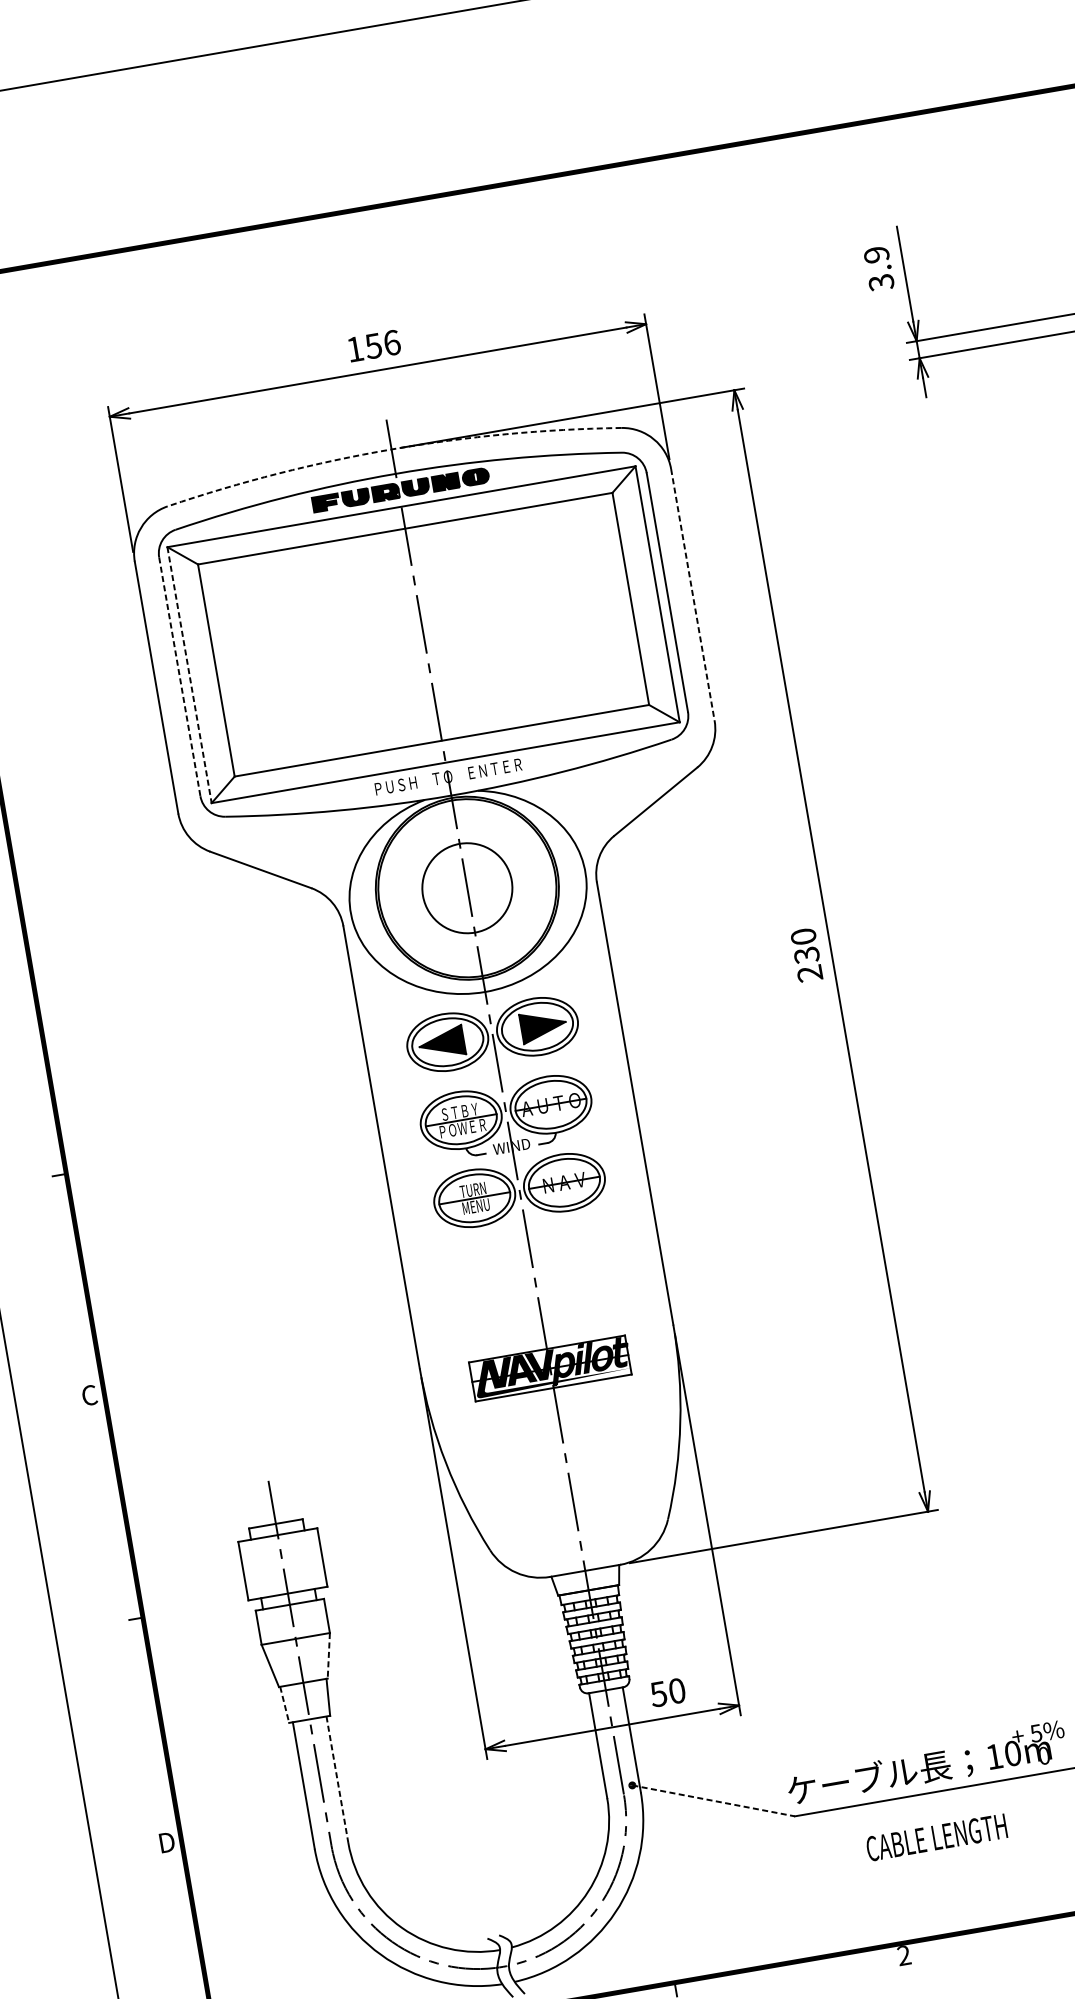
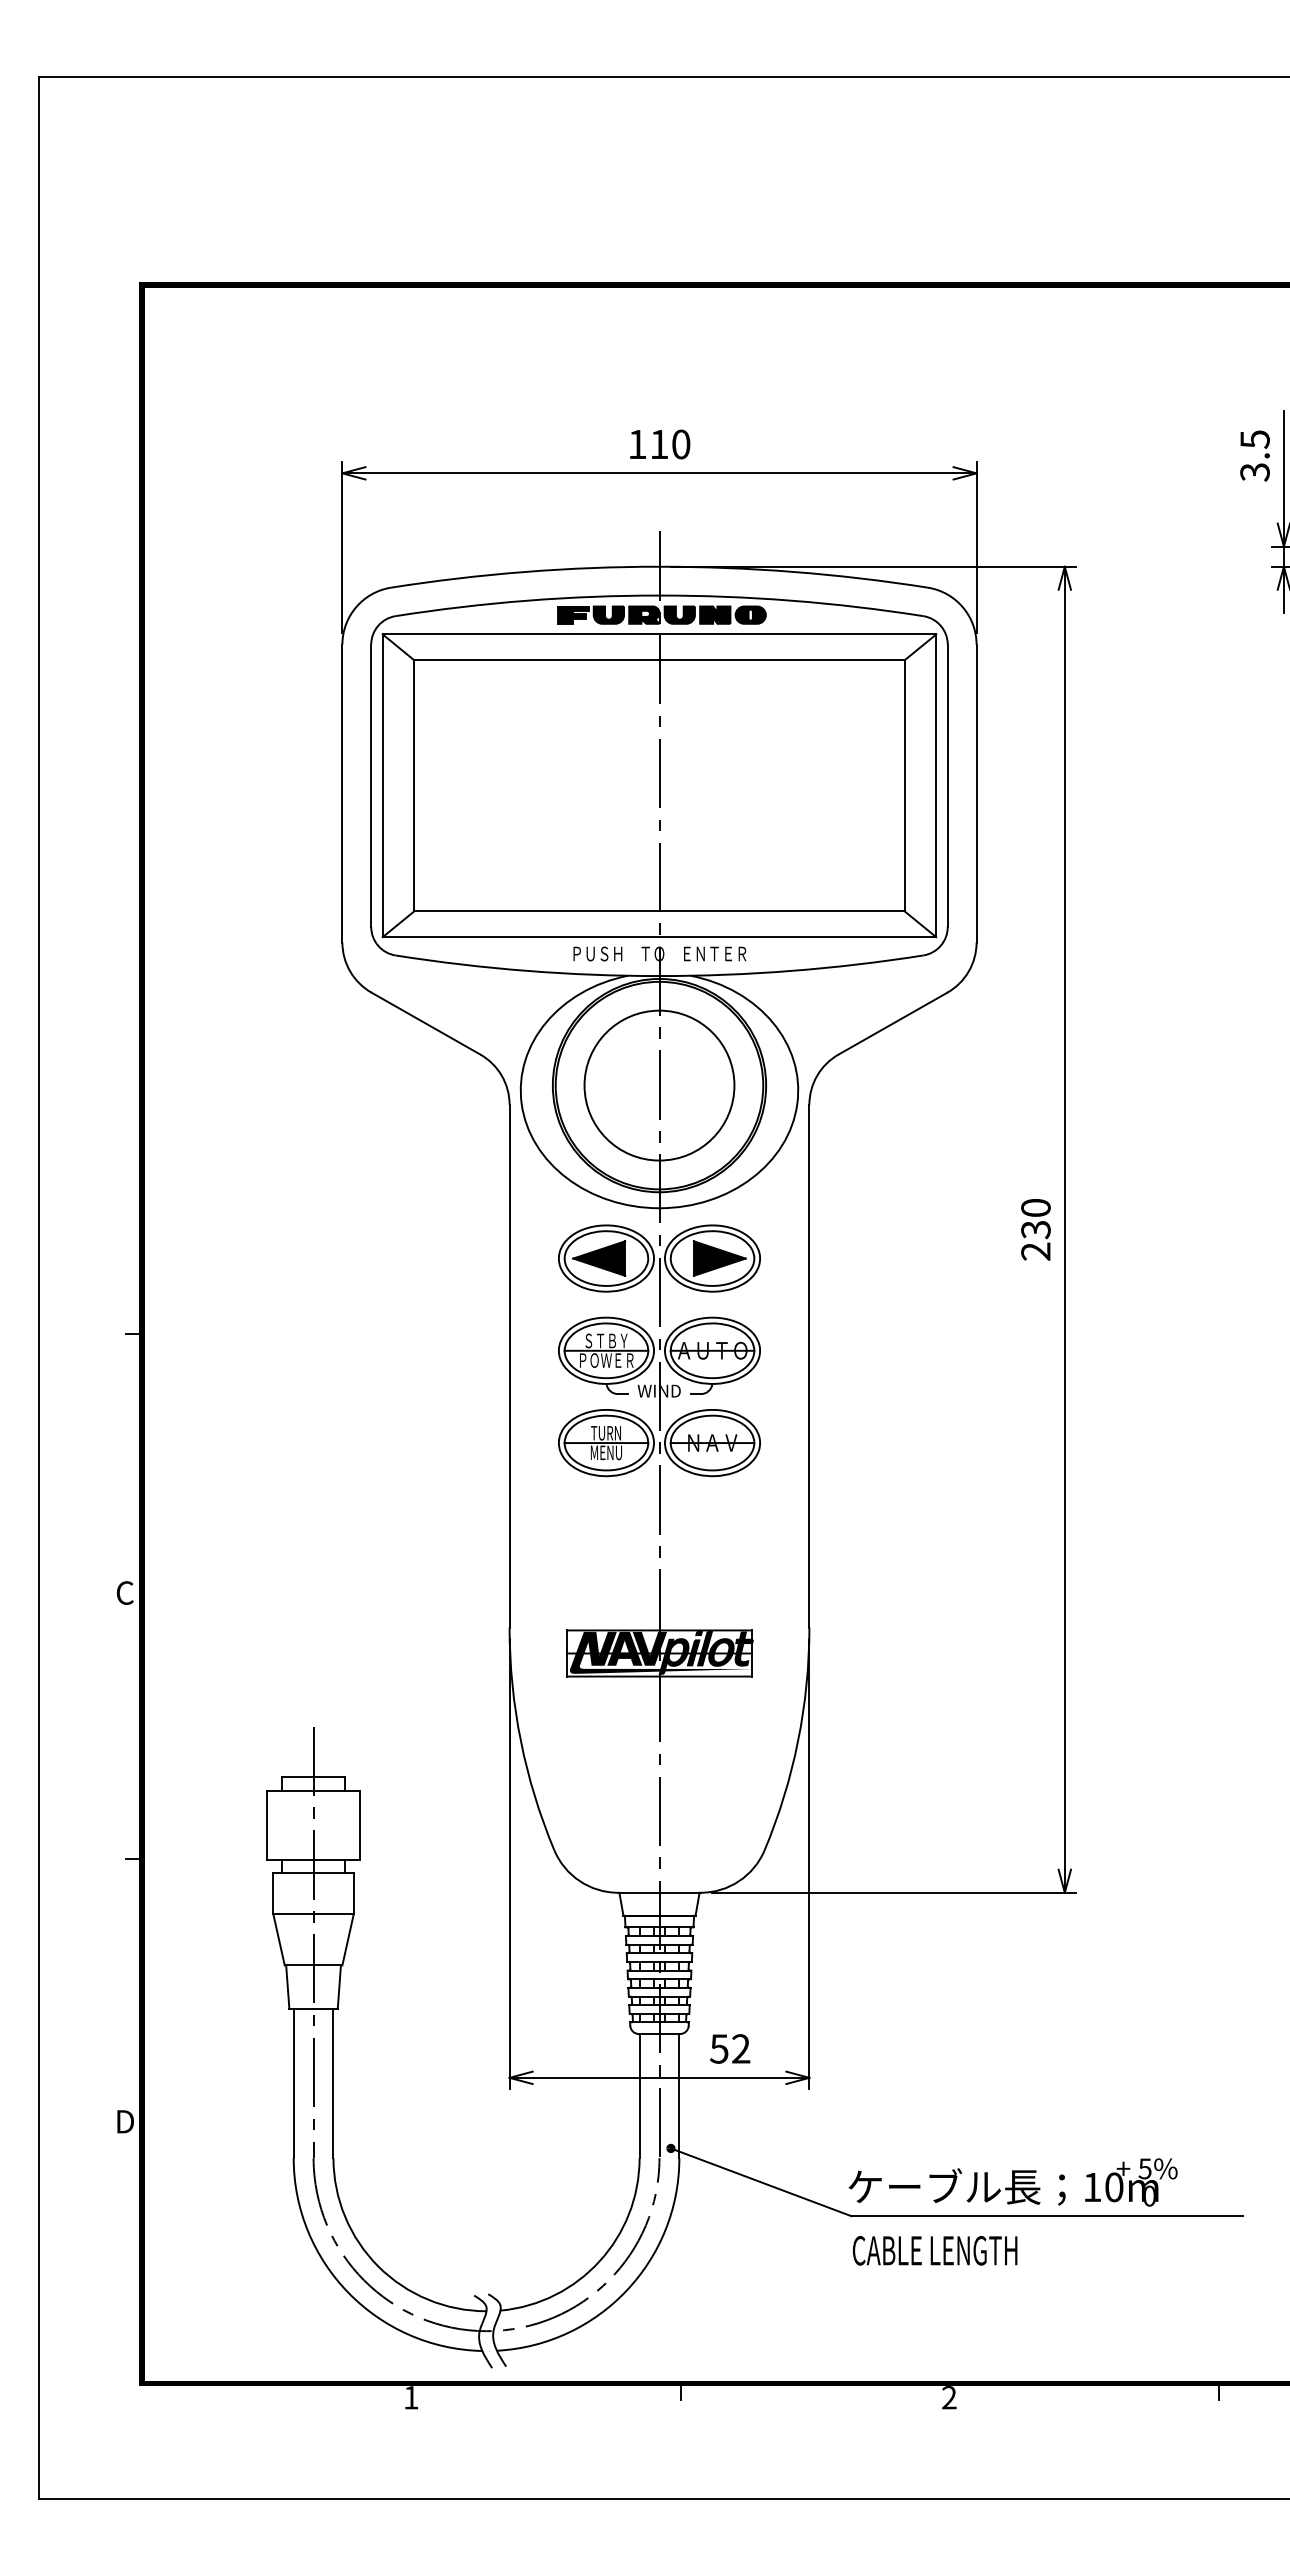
text: (876, 254) -> (1254, 439), 3.9 -> 3.5
text: (382, 344) -> (669, 444), 156 -> 110
arc: (391, 449) -> (659, 566), dashed -> solid
line: (692, 594) -> (976, 793), dashed -> solid
line: (189, 675) -> (382, 786), dashed -> solid
line: (180, 677) -> (371, 786), dashed -> solid
circle: (467, 888) -> (659, 1085), size x1.43
line: (329, 1655) -> (348, 1939), dashed -> solid
text: (677, 1690) -> (741, 2048), 50 -> 52
line: (284, 1705) -> (287, 1987), dashed -> solid
line: (337, 1779) -> (333, 2083), dashed -> solid
line: (713, 1800) -> (761, 2182), dashed -> solid
text: (937, 1837) -> (935, 2250), moved

